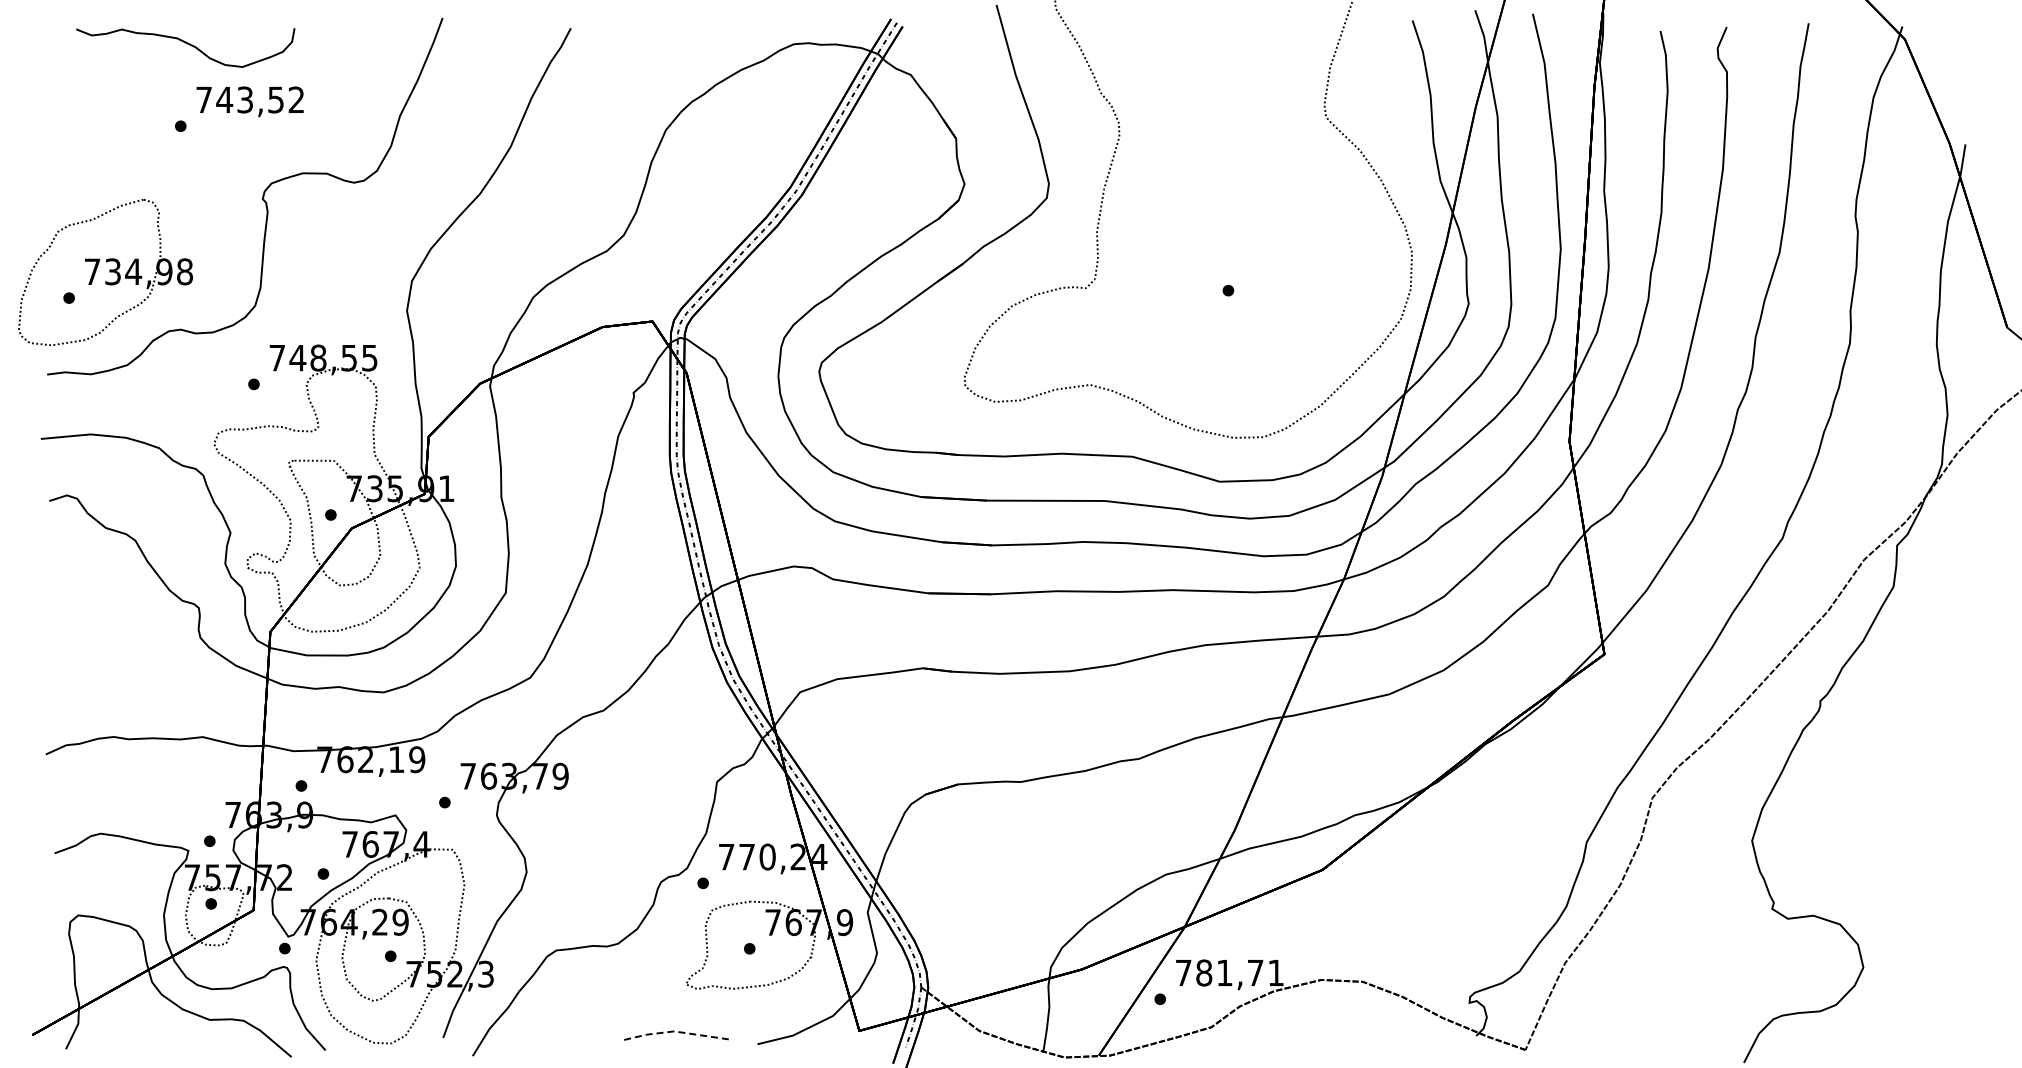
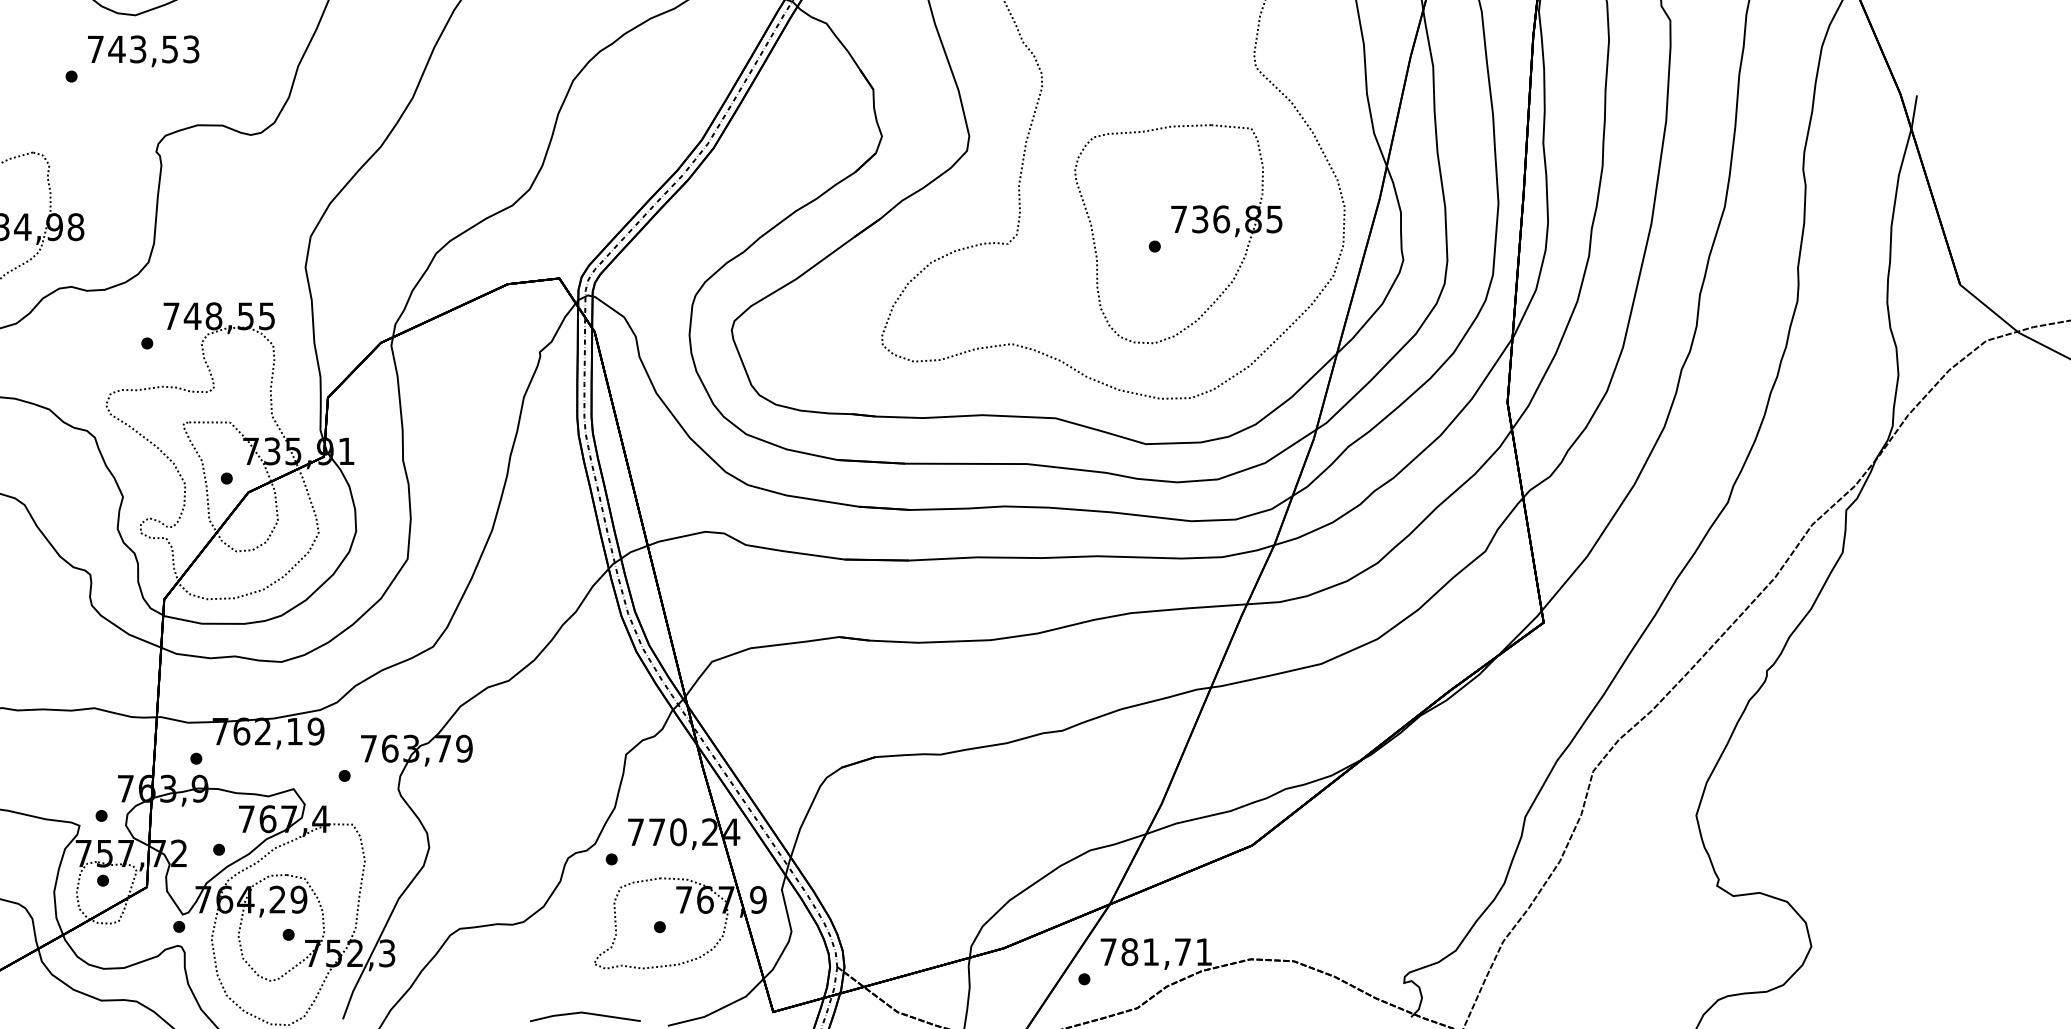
text: (296, 99) -> (191, 48), 743,52 -> 743,53
part: (1250, 278) -> (1177, 234), added
line: (676, 1031) -> (584, 1012), dashed -> solid

